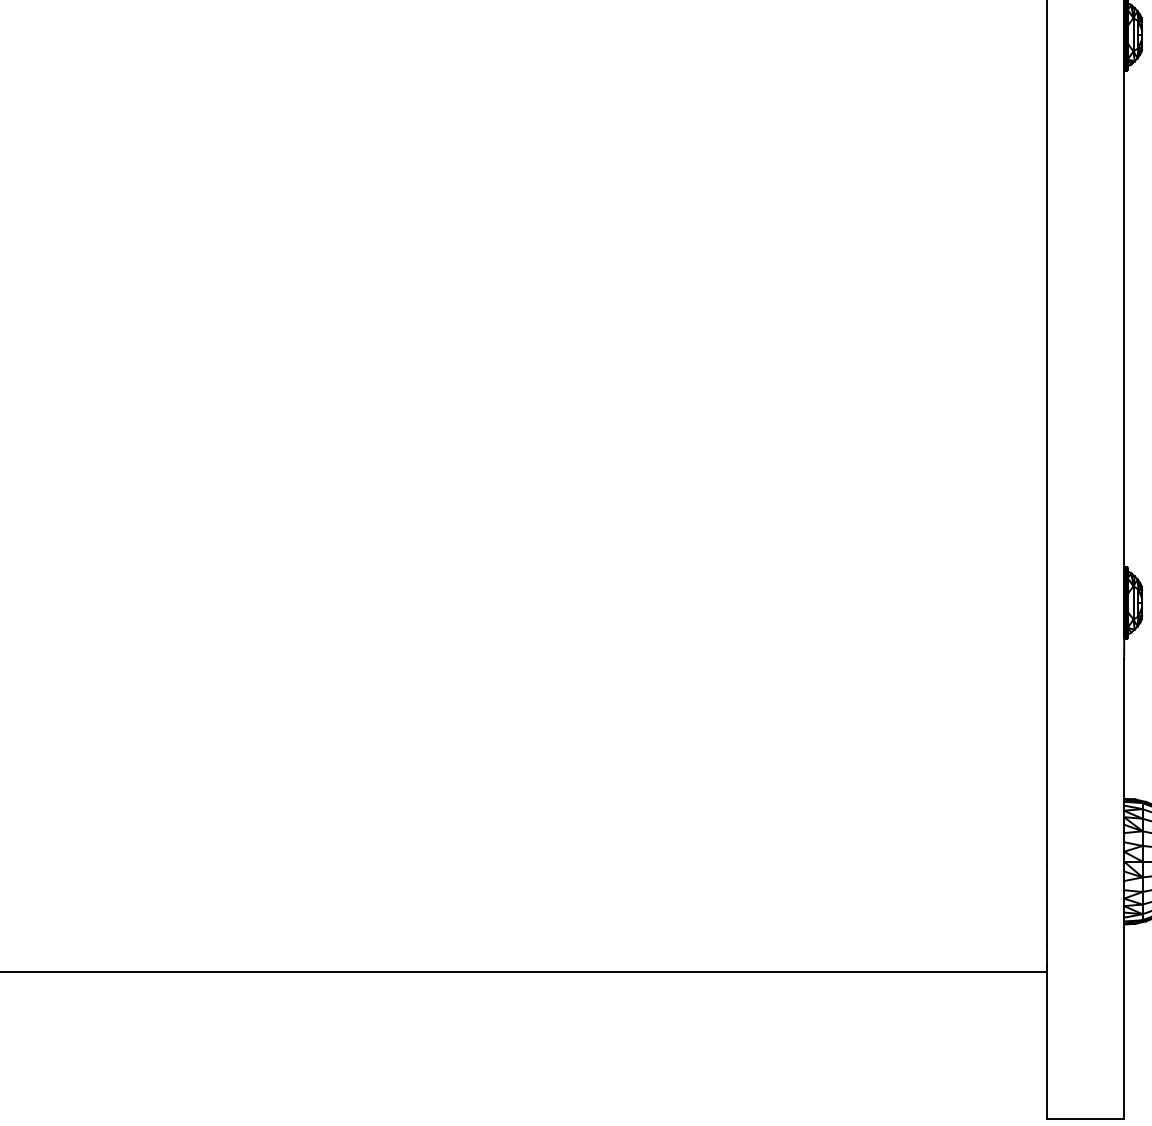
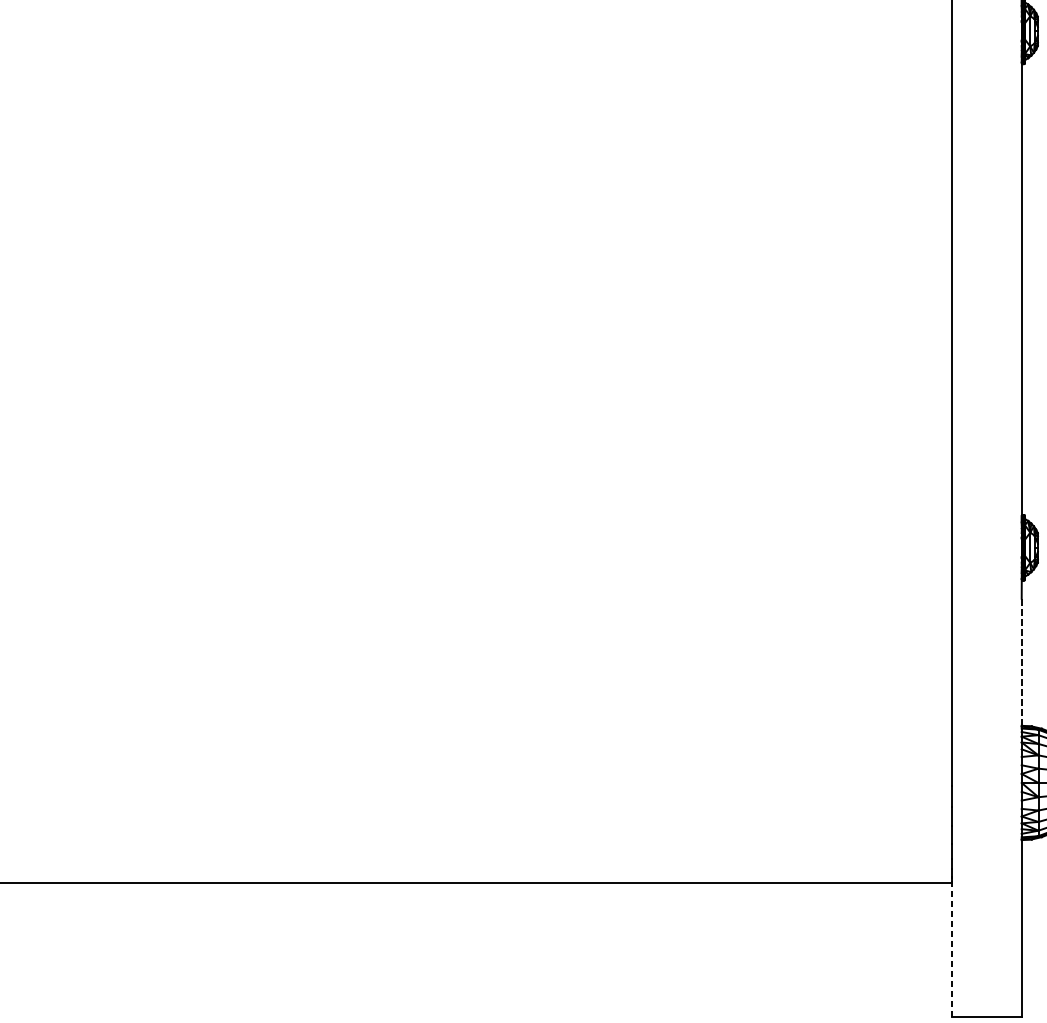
line: (1124, 728) -> (1022, 661), solid -> dashed
line: (1047, 1045) -> (952, 950), solid -> dashed

